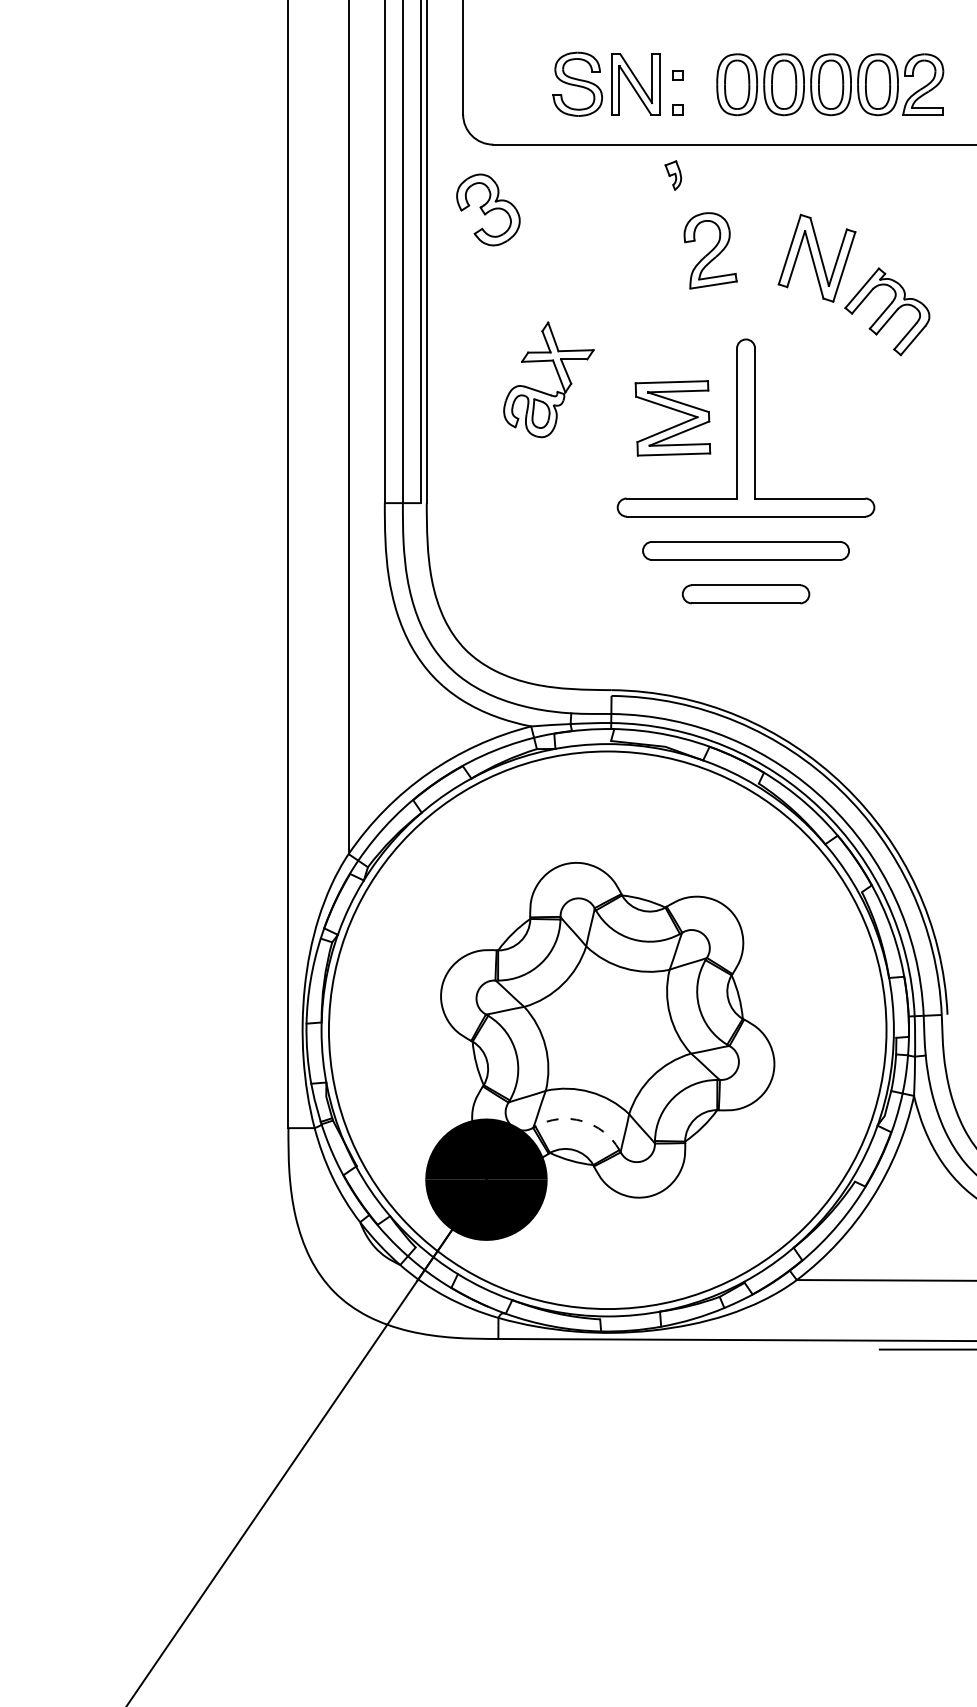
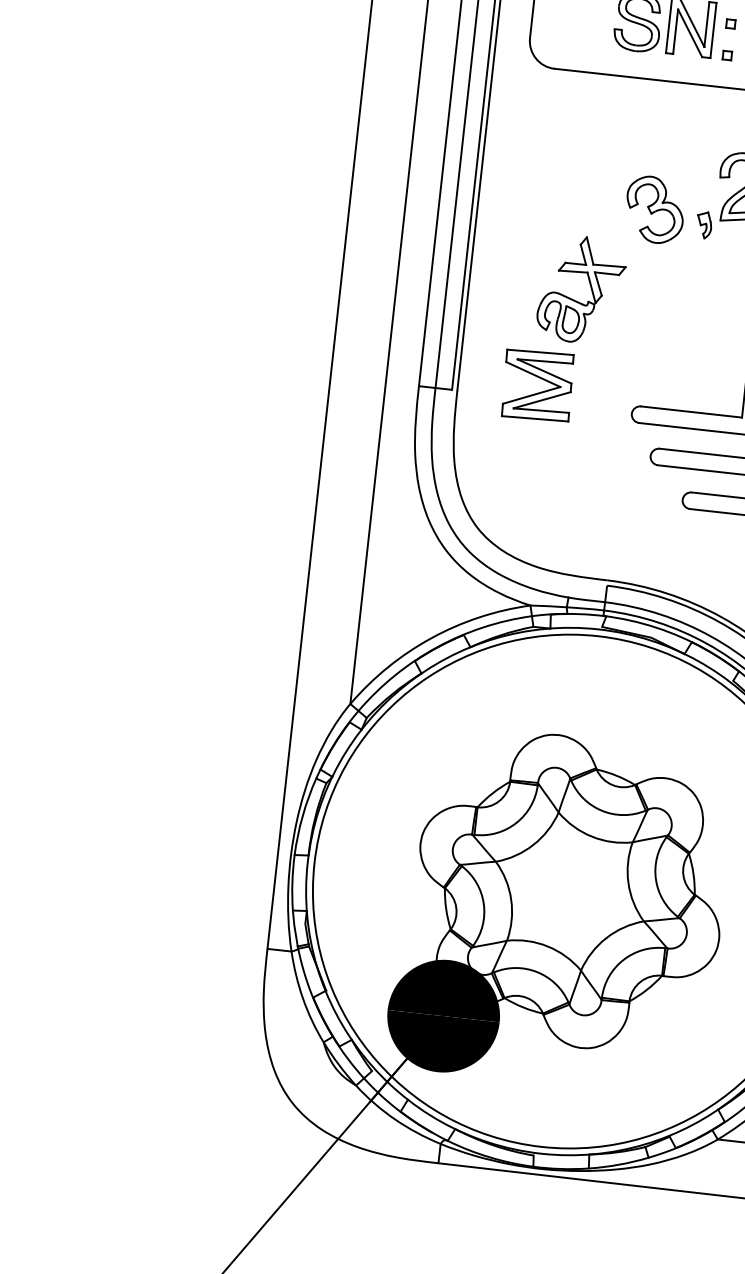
part: (672, 175) -> (703, 225), moved
part: (488, 209) -> (655, 209), moved
part: (674, 425) -> (538, 392), moved
arc: (582, 1121) -> (537, 972), dashed -> solid

